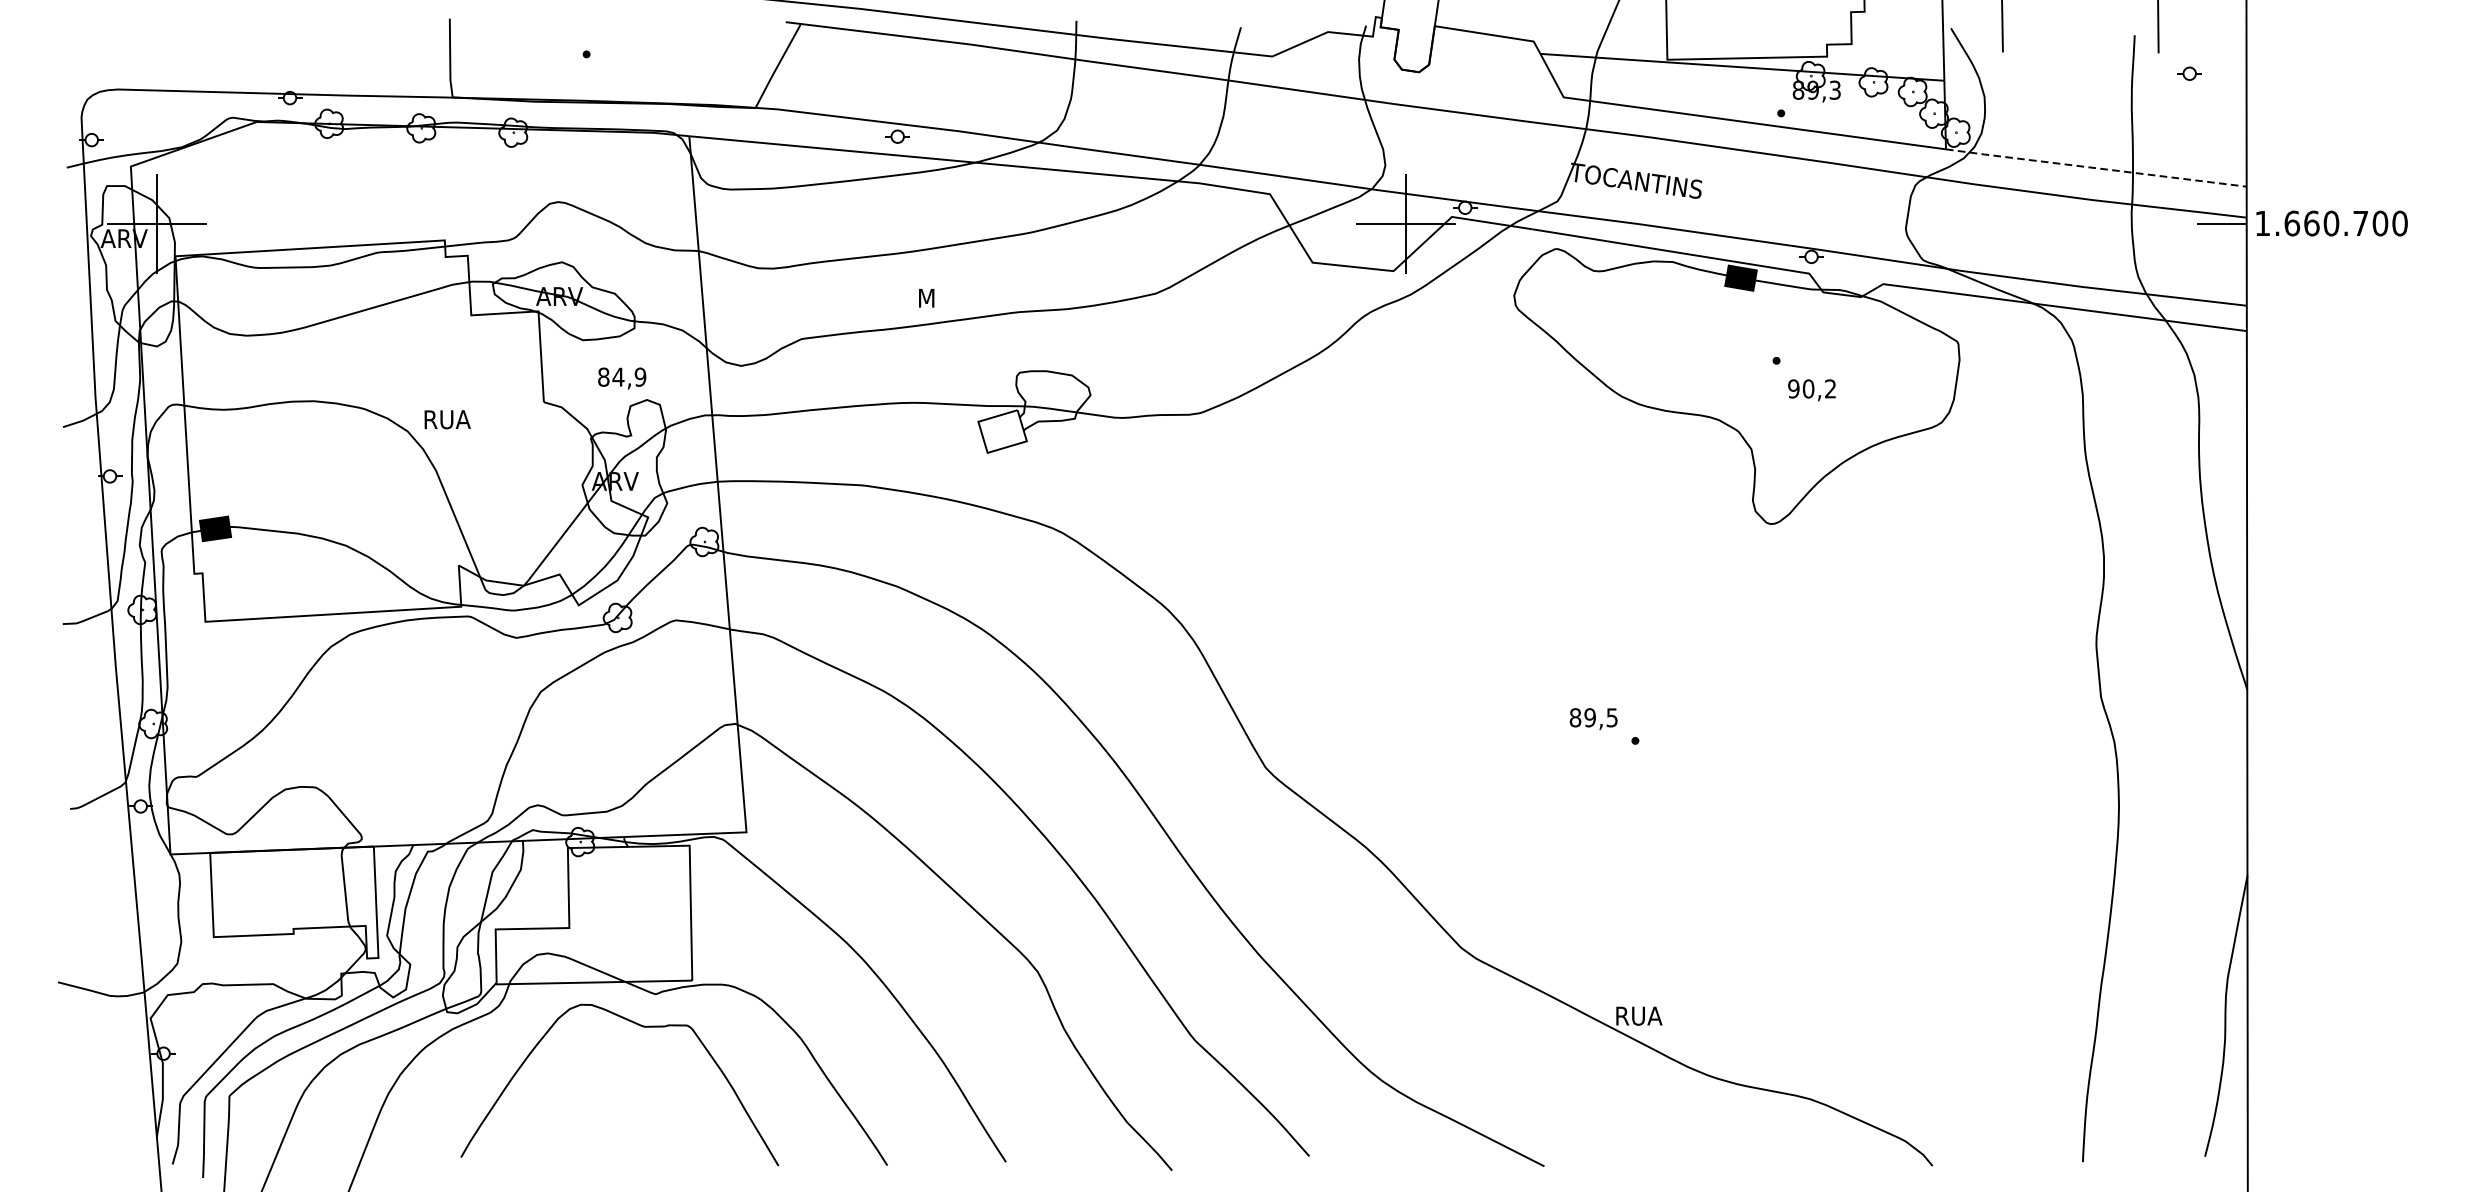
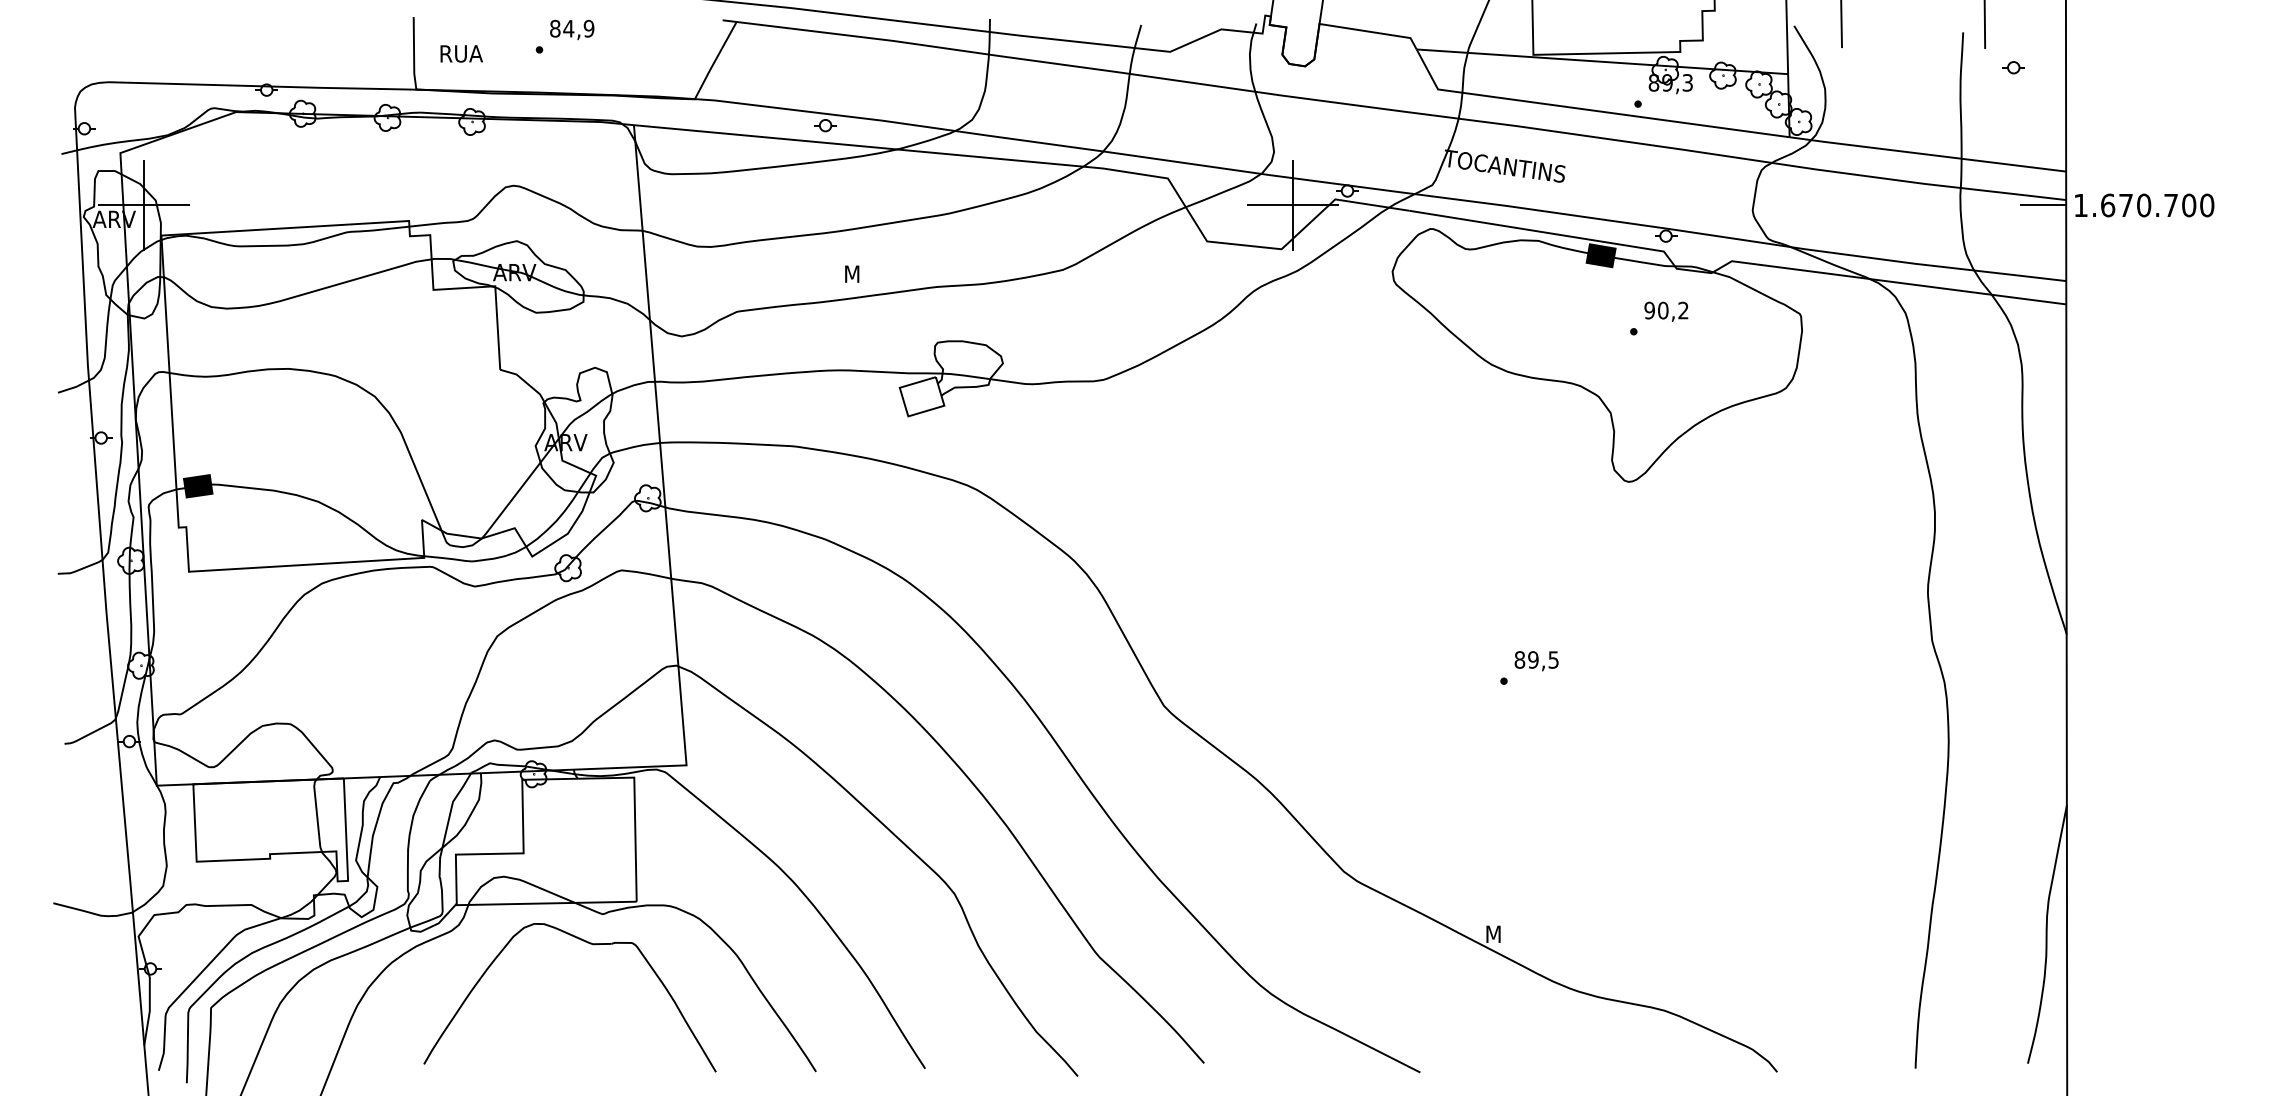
line: (2095, 168) -> (1927, 154), dashed -> solid
text: (2312, 223) -> (2126, 205), 1.660.700 -> 1.670.700
text: (622, 377) -> (572, 29), moved
text: (1812, 389) -> (1666, 311), moved
text: (447, 419) -> (461, 53), moved
text: (1593, 719) -> (1536, 661), moved
text: (1640, 1016) -> (1508, 934), RUA -> M

